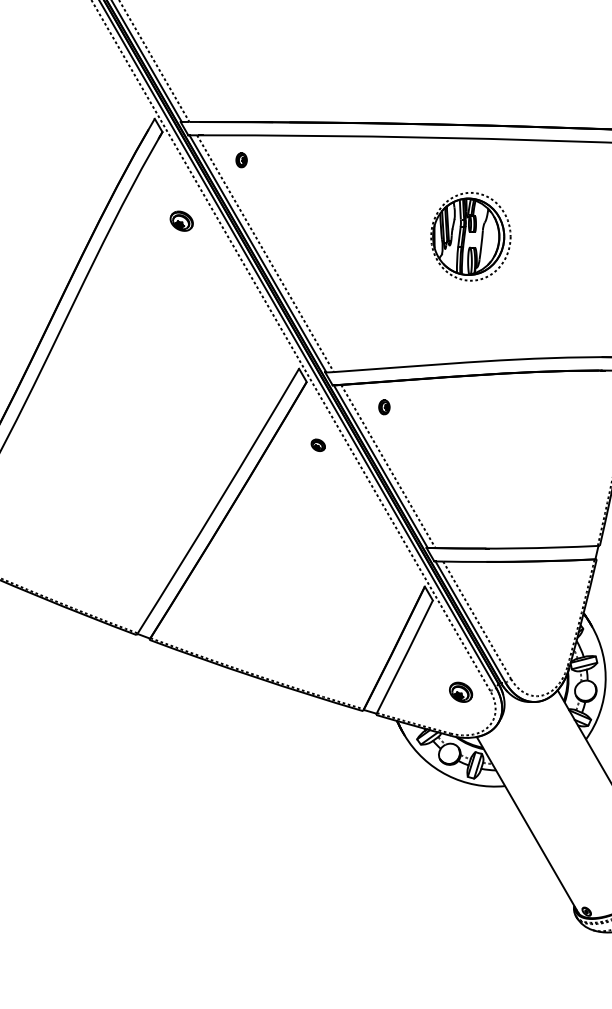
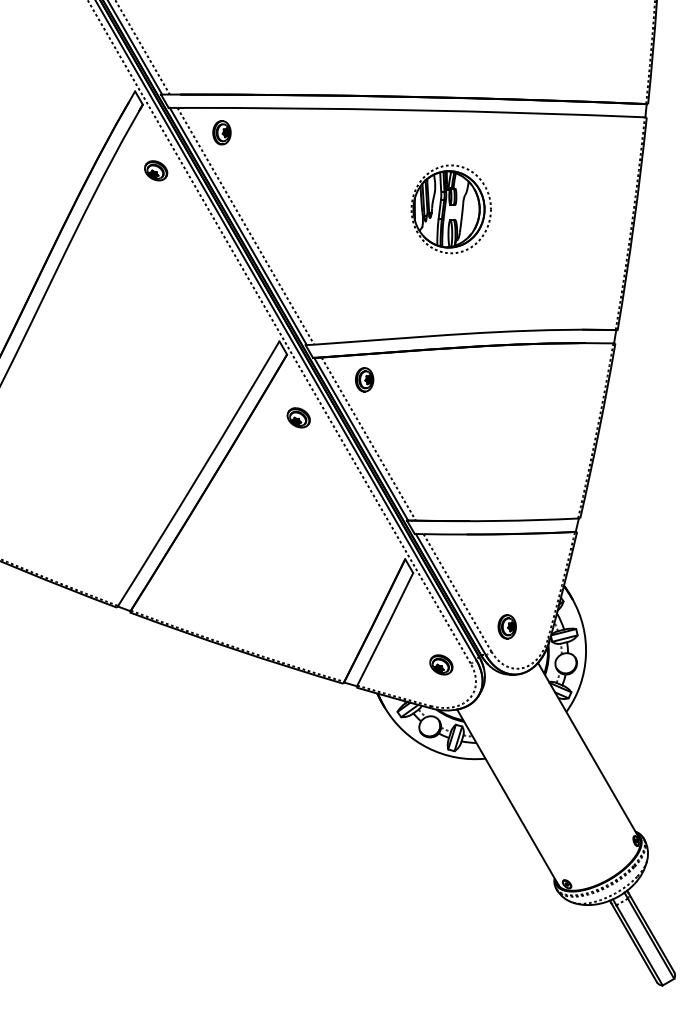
part: (241, 159) -> (221, 132), size x1.67
part: (182, 220) -> (156, 170), moved
part: (384, 406) -> (364, 379), size x1.67
part: (318, 444) -> (298, 417), size x1.67
part: (526, 653) -> (506, 626), added

